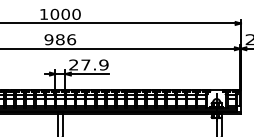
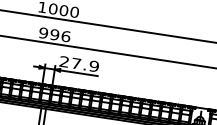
text: (59, 39) -> (54, 34), 986 -> 996

